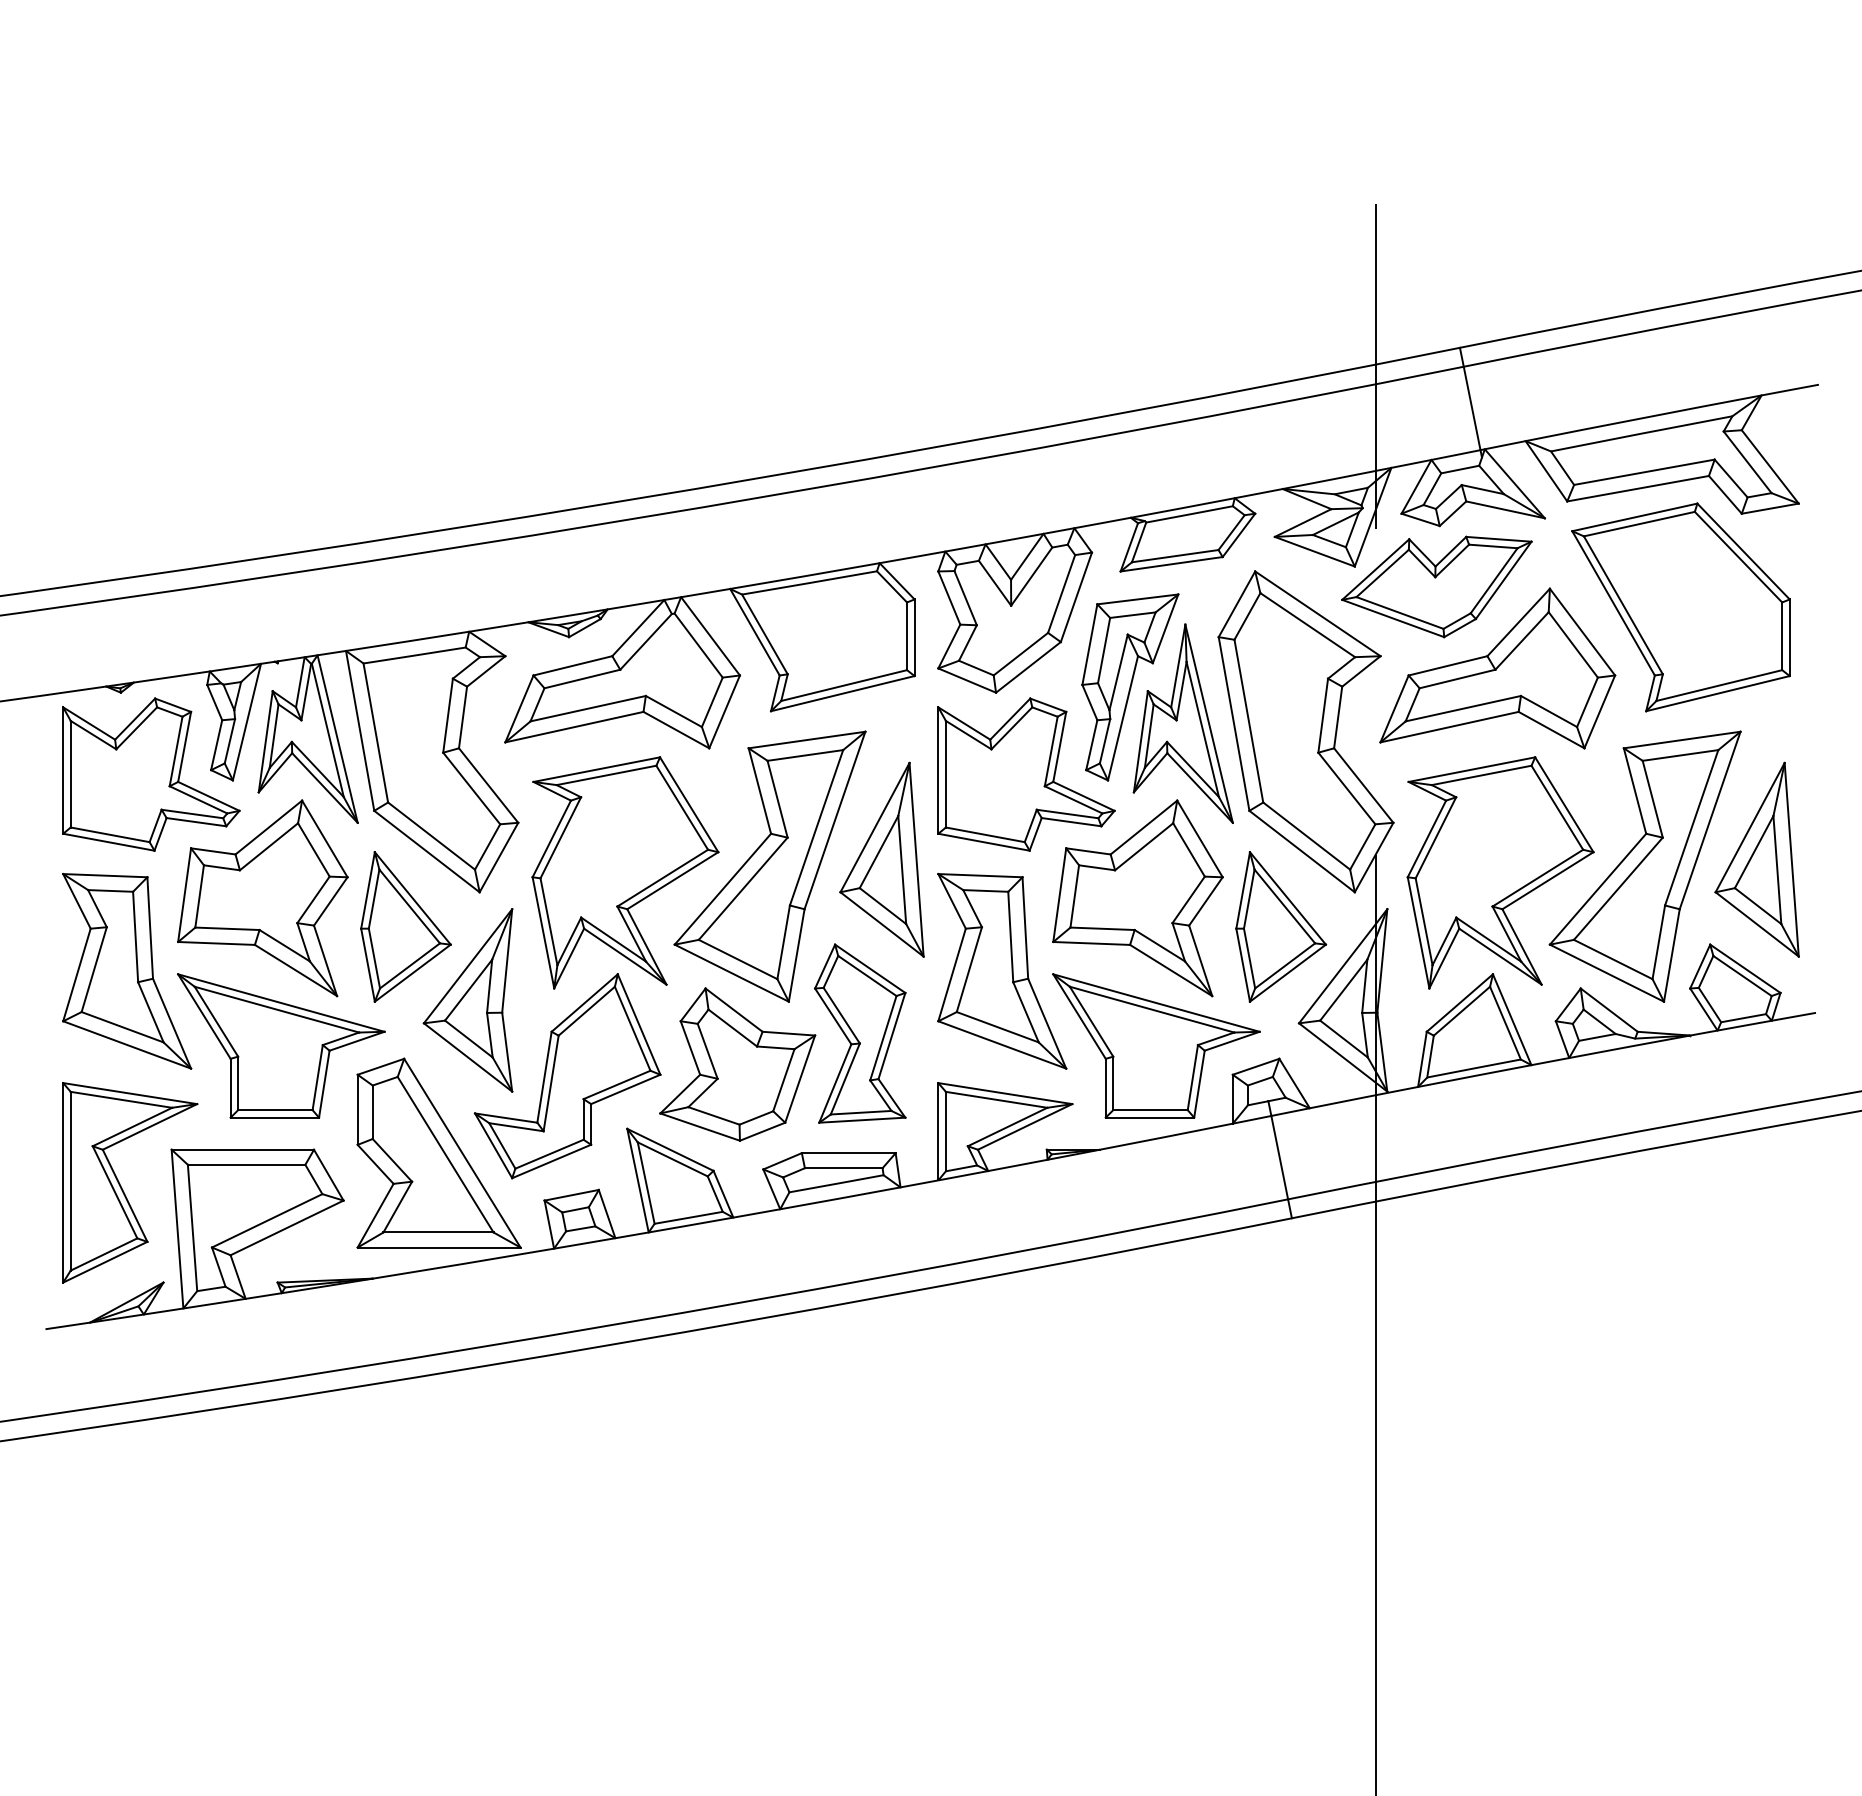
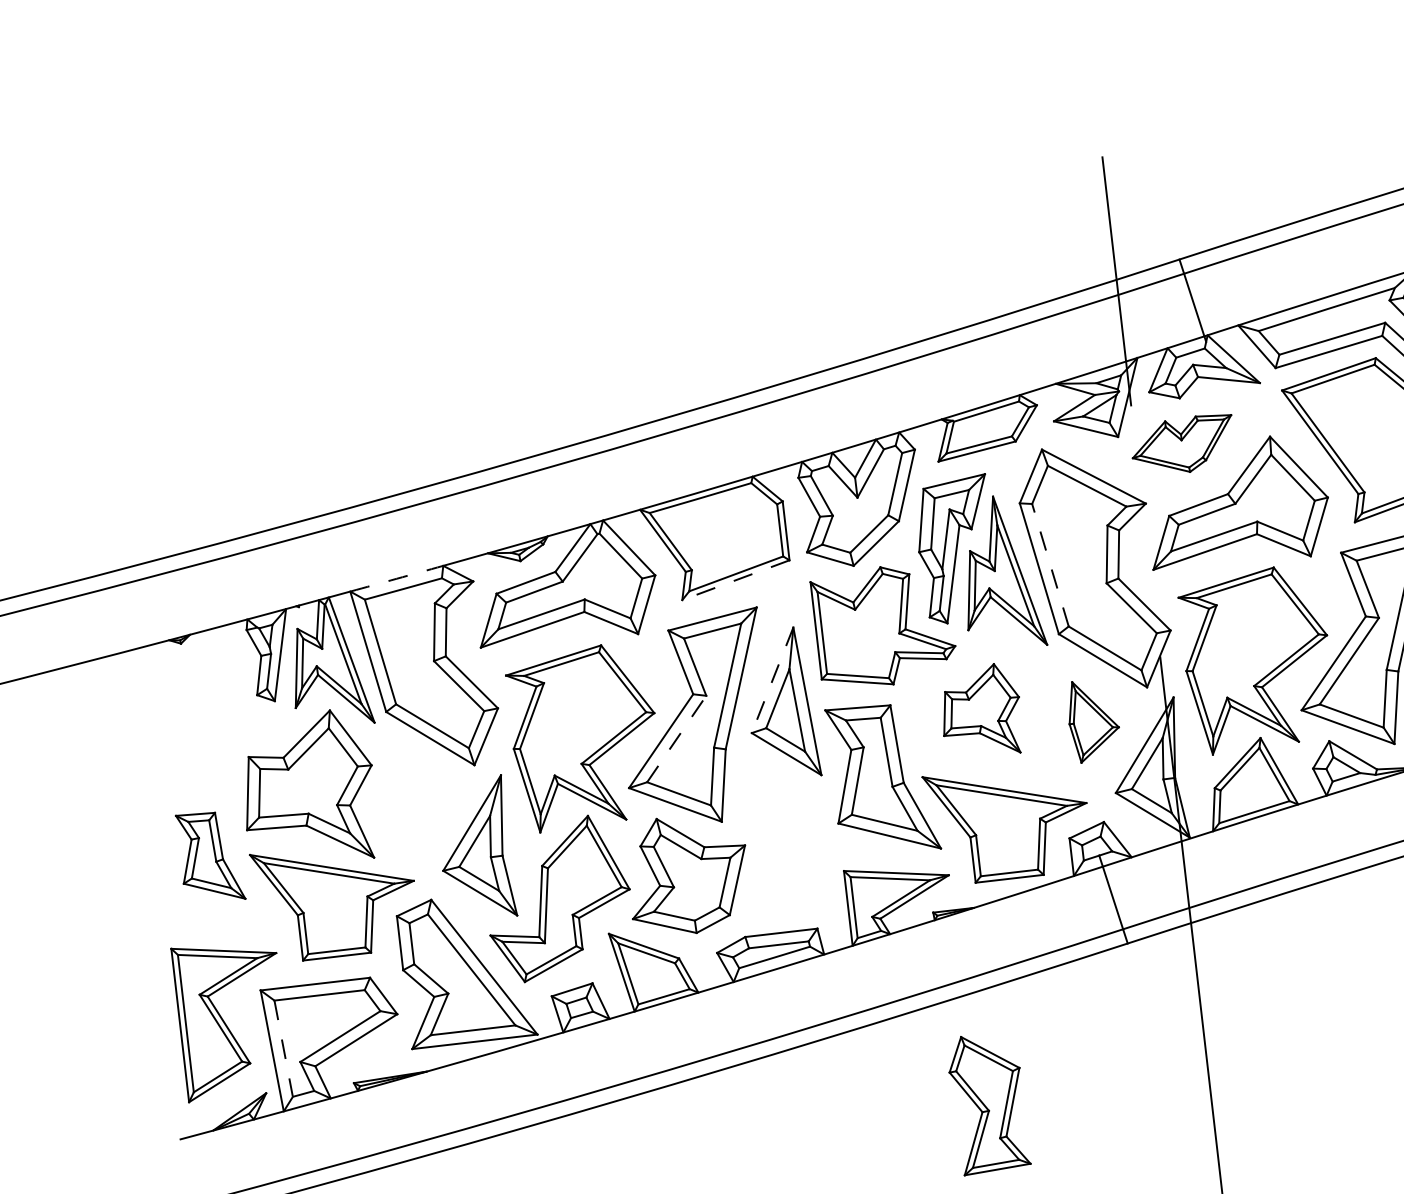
part: (1436, 586) -> (1182, 445), size x0.7
arc: (407, 641) -> (396, 578), solid -> dashed
line: (842, 693) -> (735, 580), solid -> dashed
line: (1248, 721) -> (1050, 565), solid -> dashed
part: (151, 774) -> (211, 703), removed
line: (874, 828) -> (772, 681), solid -> dashed
line: (743, 888) -> (676, 738), solid -> dashed
part: (1137, 898) -> (980, 711), size x0.6
part: (405, 926) -> (420, 798), removed
part: (1281, 926) -> (1093, 720), size x0.7
part: (127, 971) -> (210, 857), size x0.6
part: (860, 1033) -> (988, 1103), moved
line: (192, 1228) -> (283, 1049), solid -> dashed

